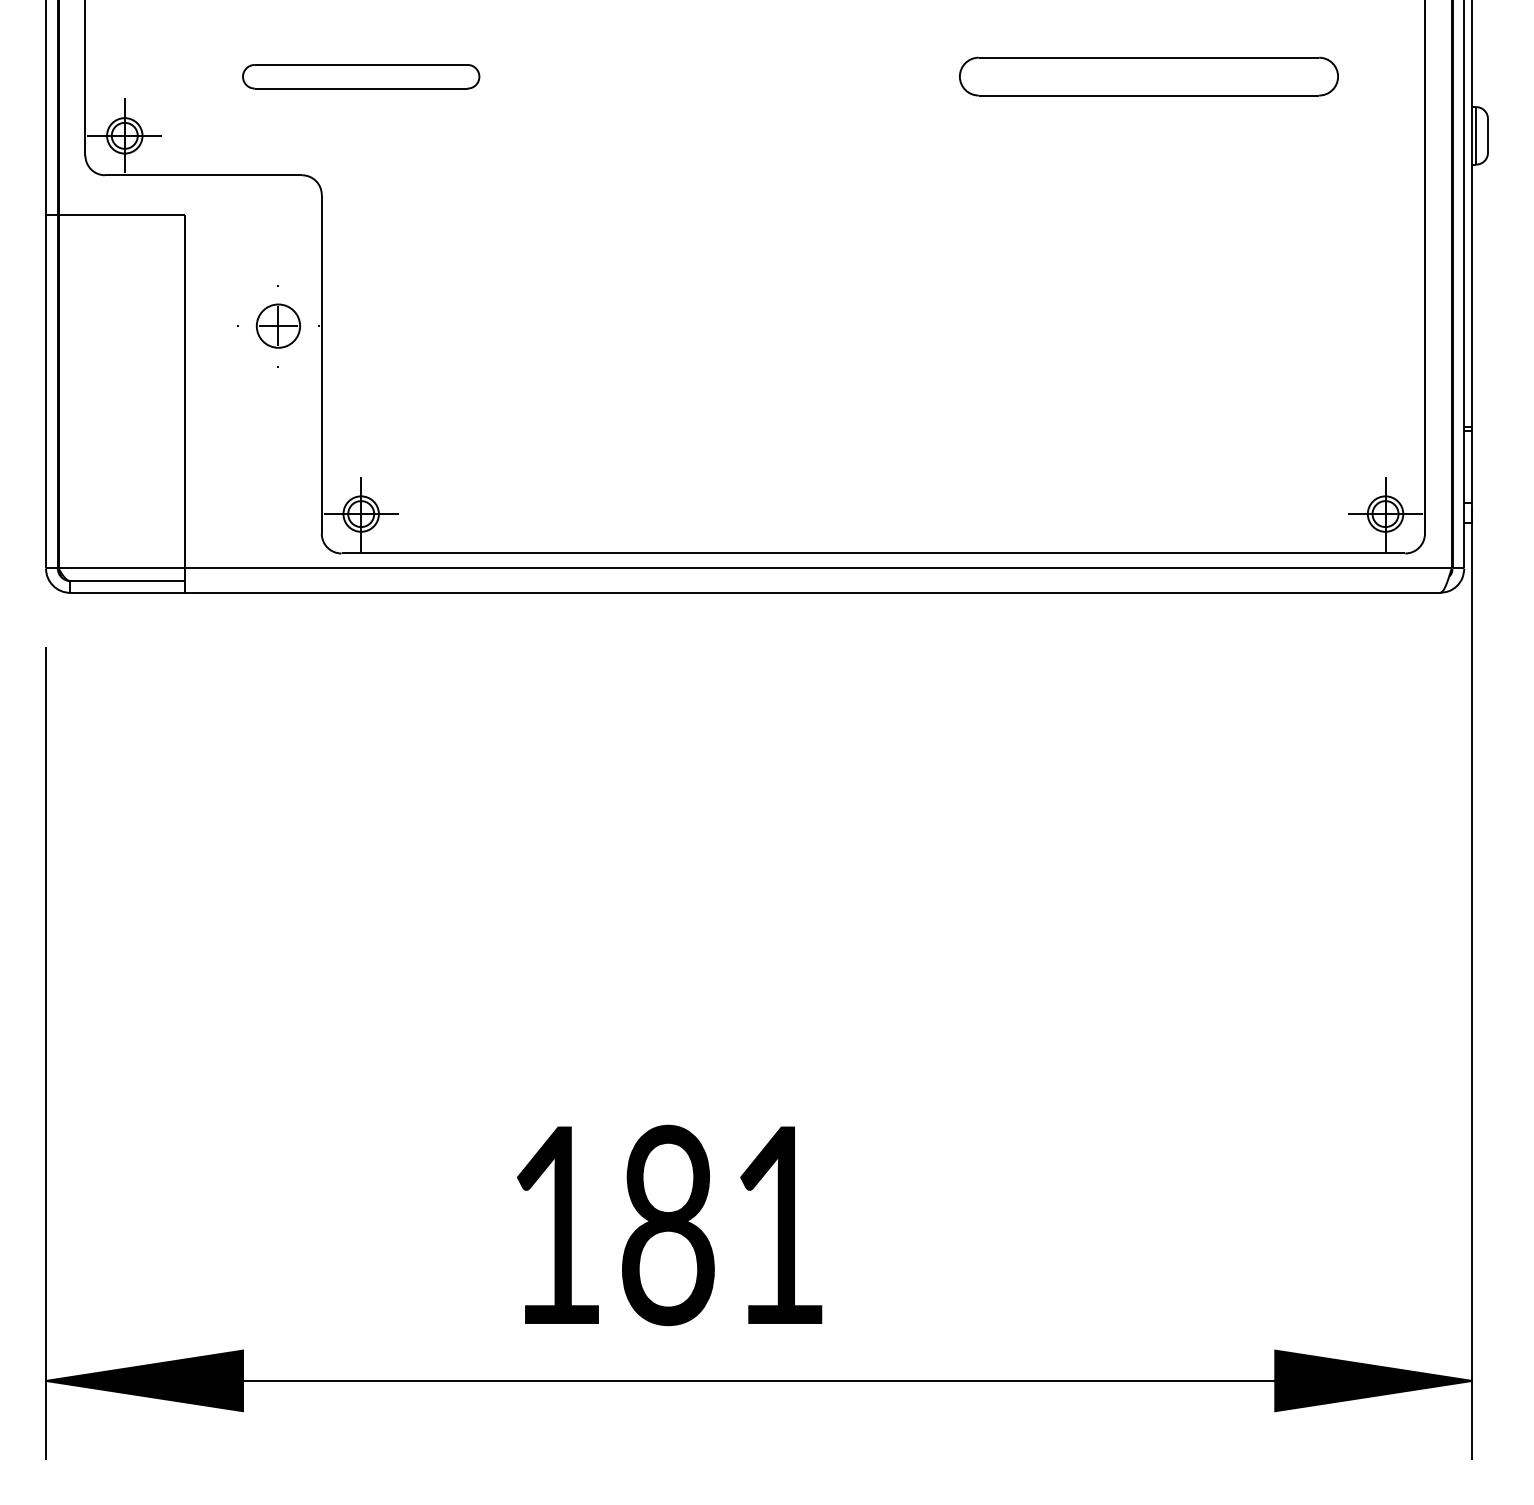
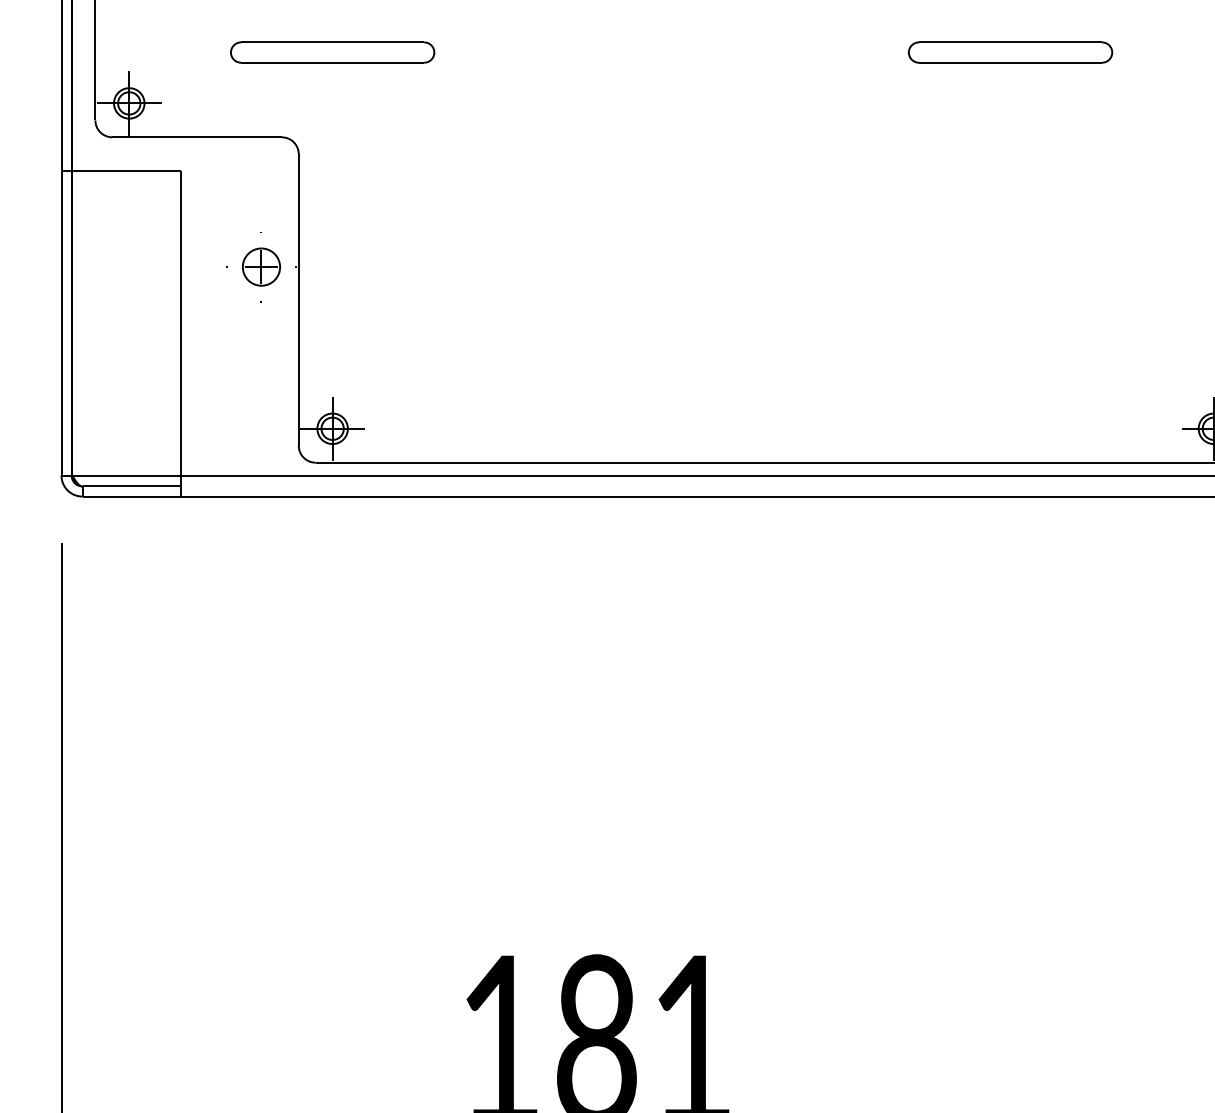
part: (1149, 76) -> (1010, 52), size x0.62

